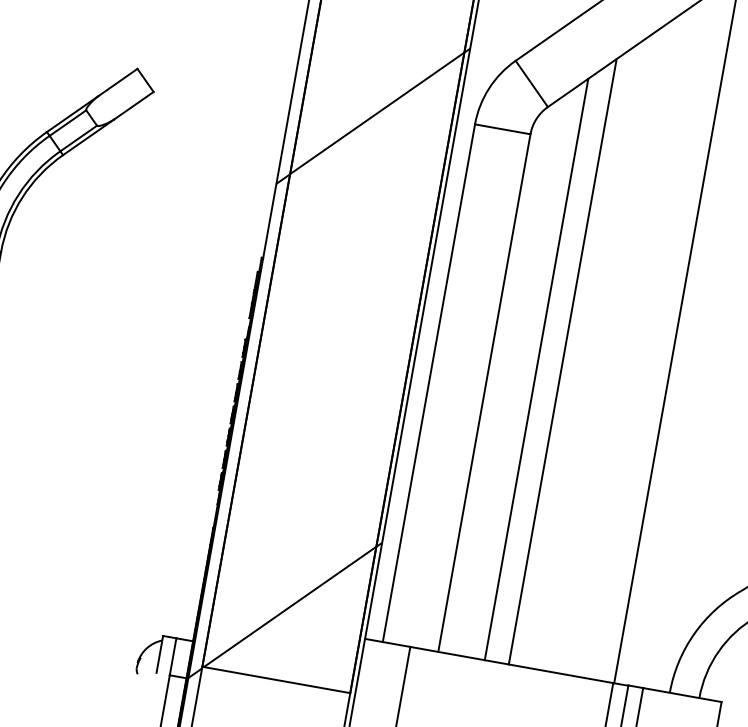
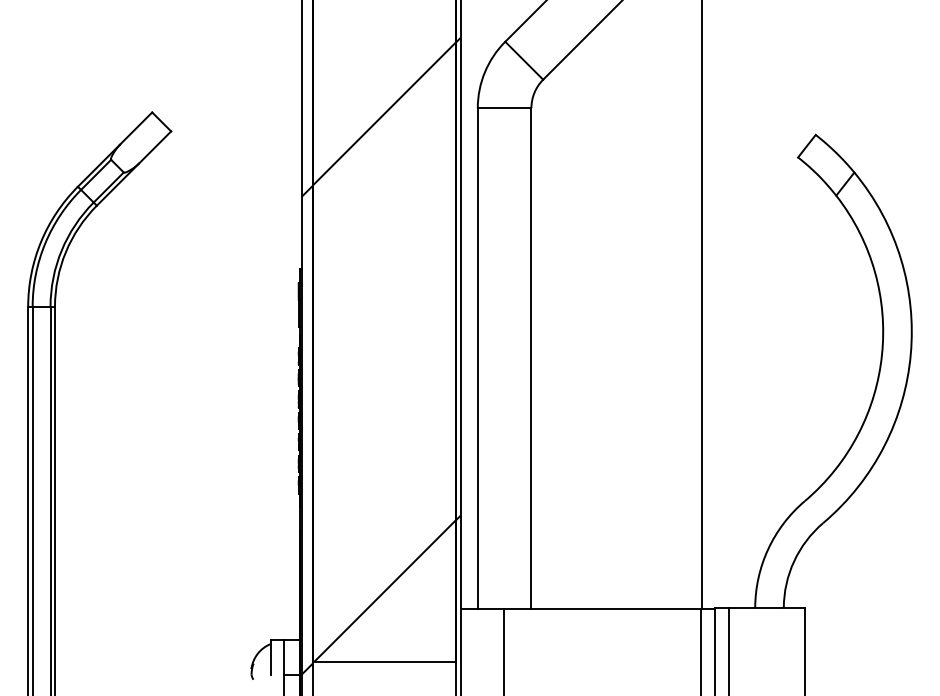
line: (562, 361) -> (599, 315), removed
line: (536, 369) -> (576, 327), removed

